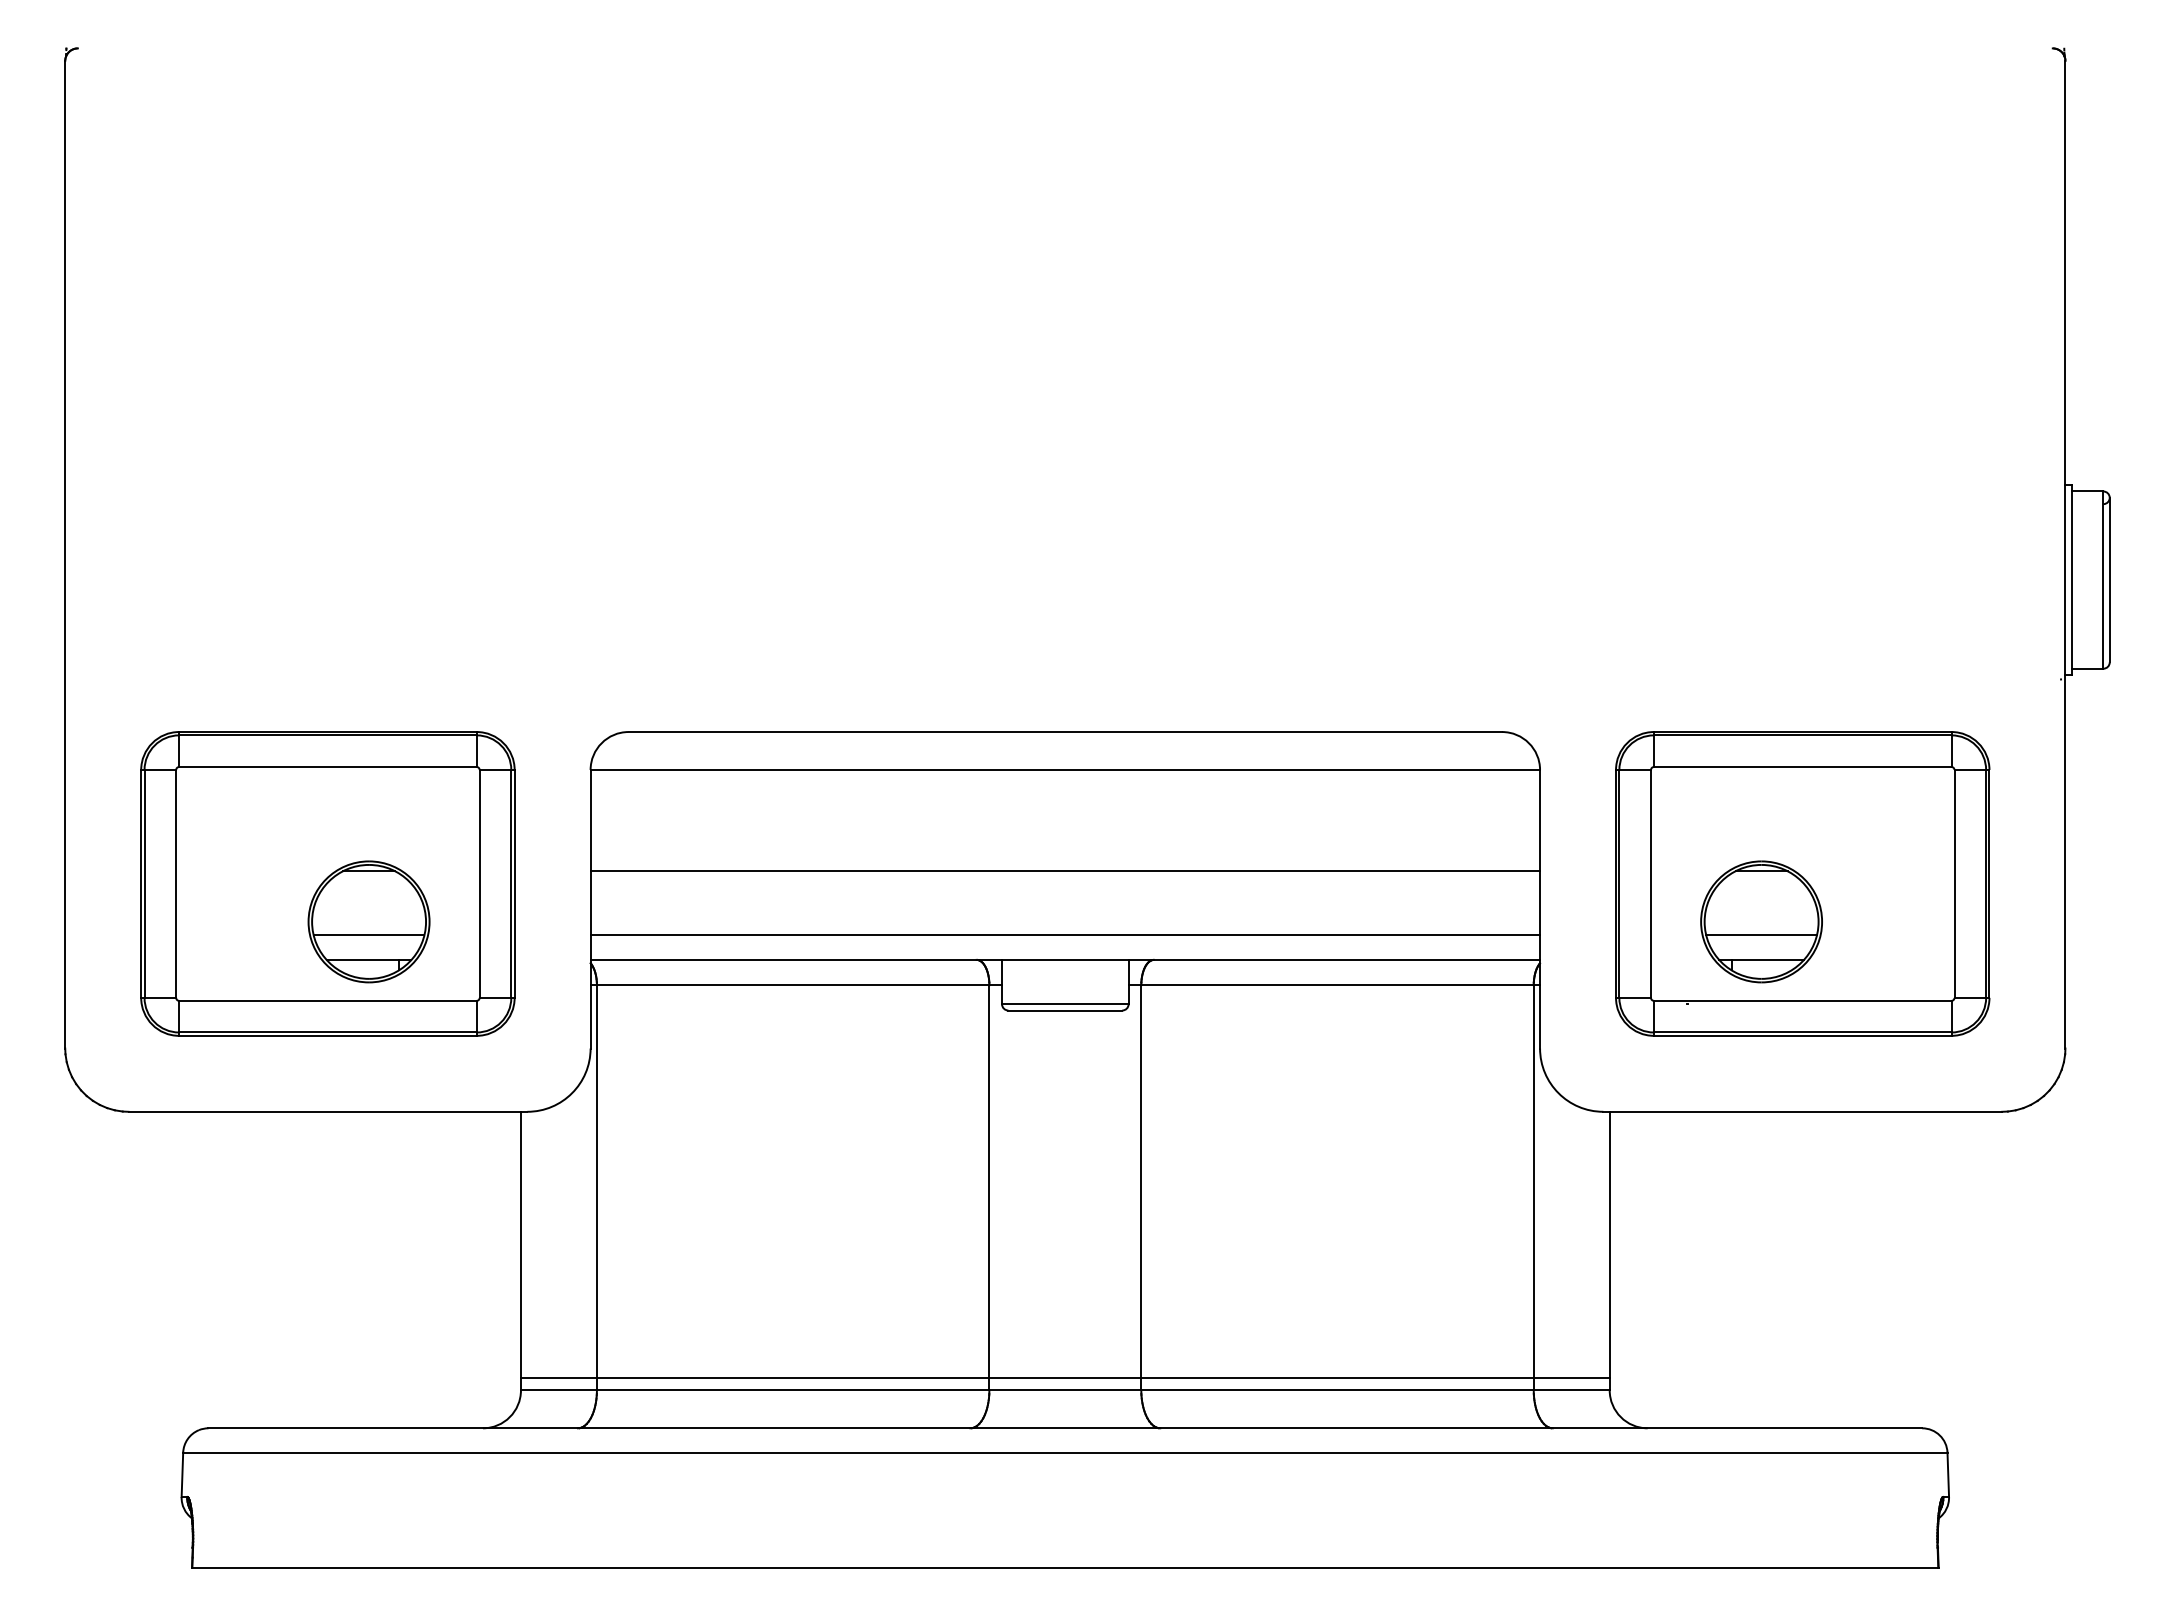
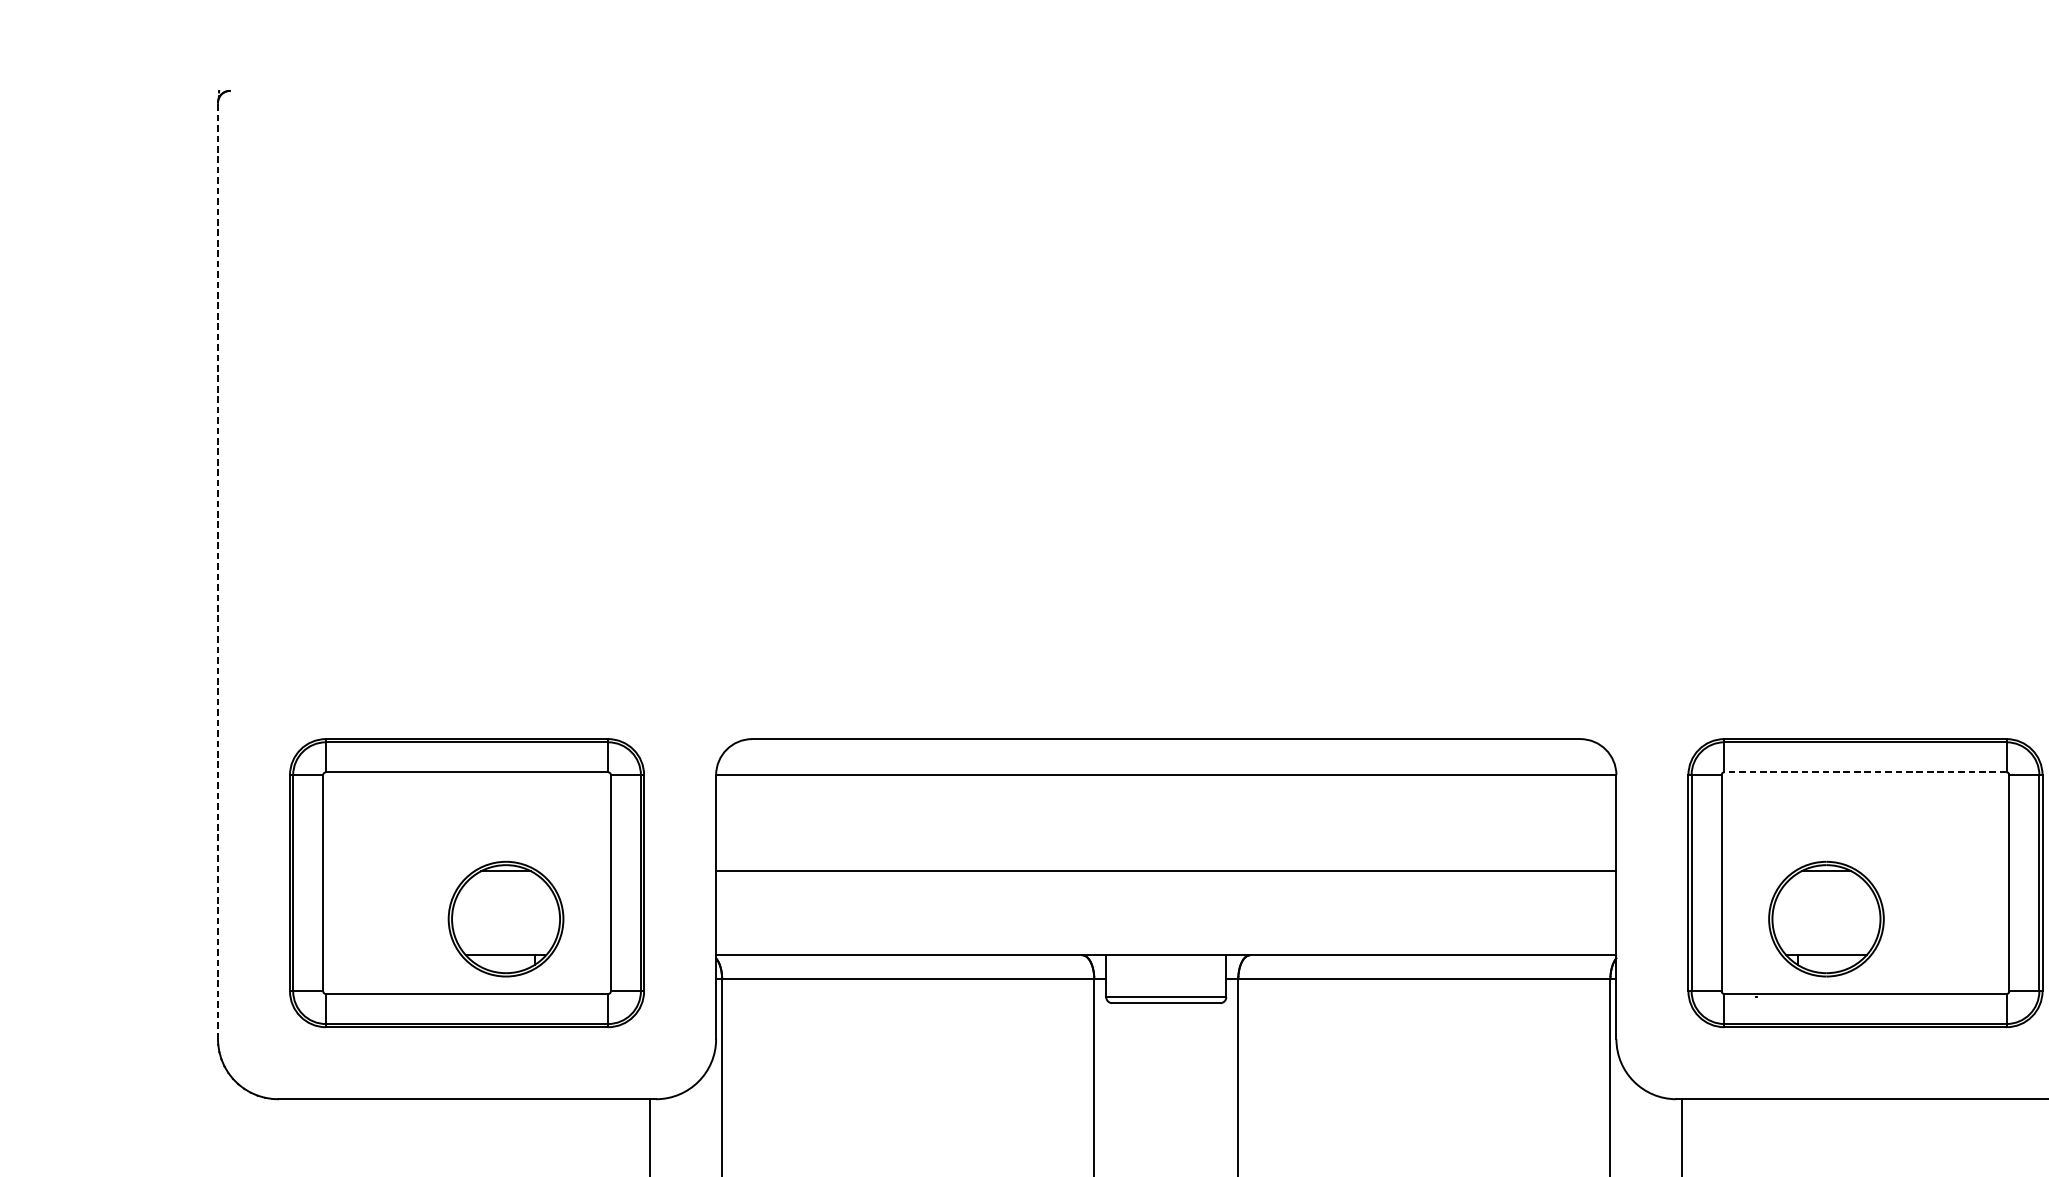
line: (65, 554) -> (218, 570), solid -> dashed
line: (1802, 767) -> (1865, 772), solid -> dashed
line: (368, 935) -> (505, 932), removed
line: (1065, 935) -> (1166, 932), removed
line: (1761, 935) -> (1826, 932), removed

